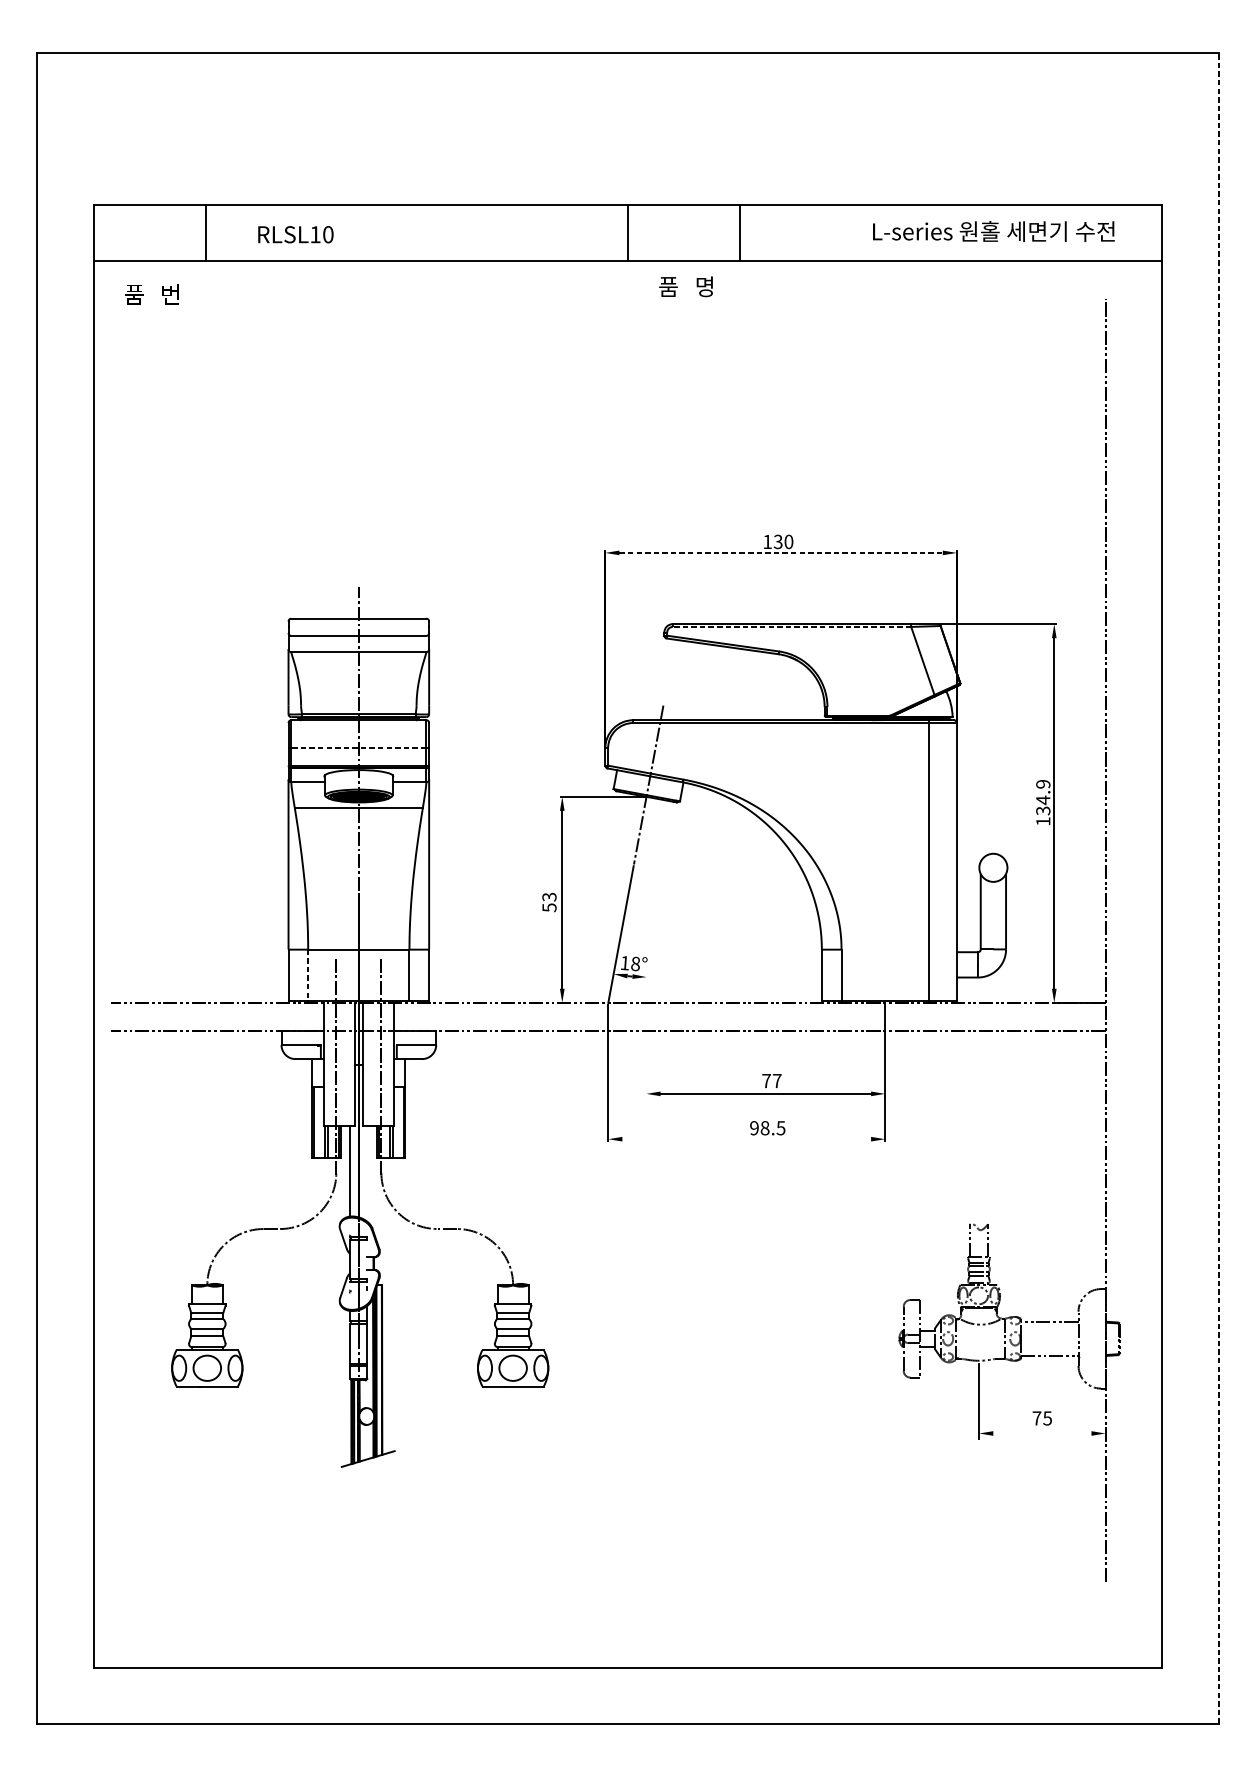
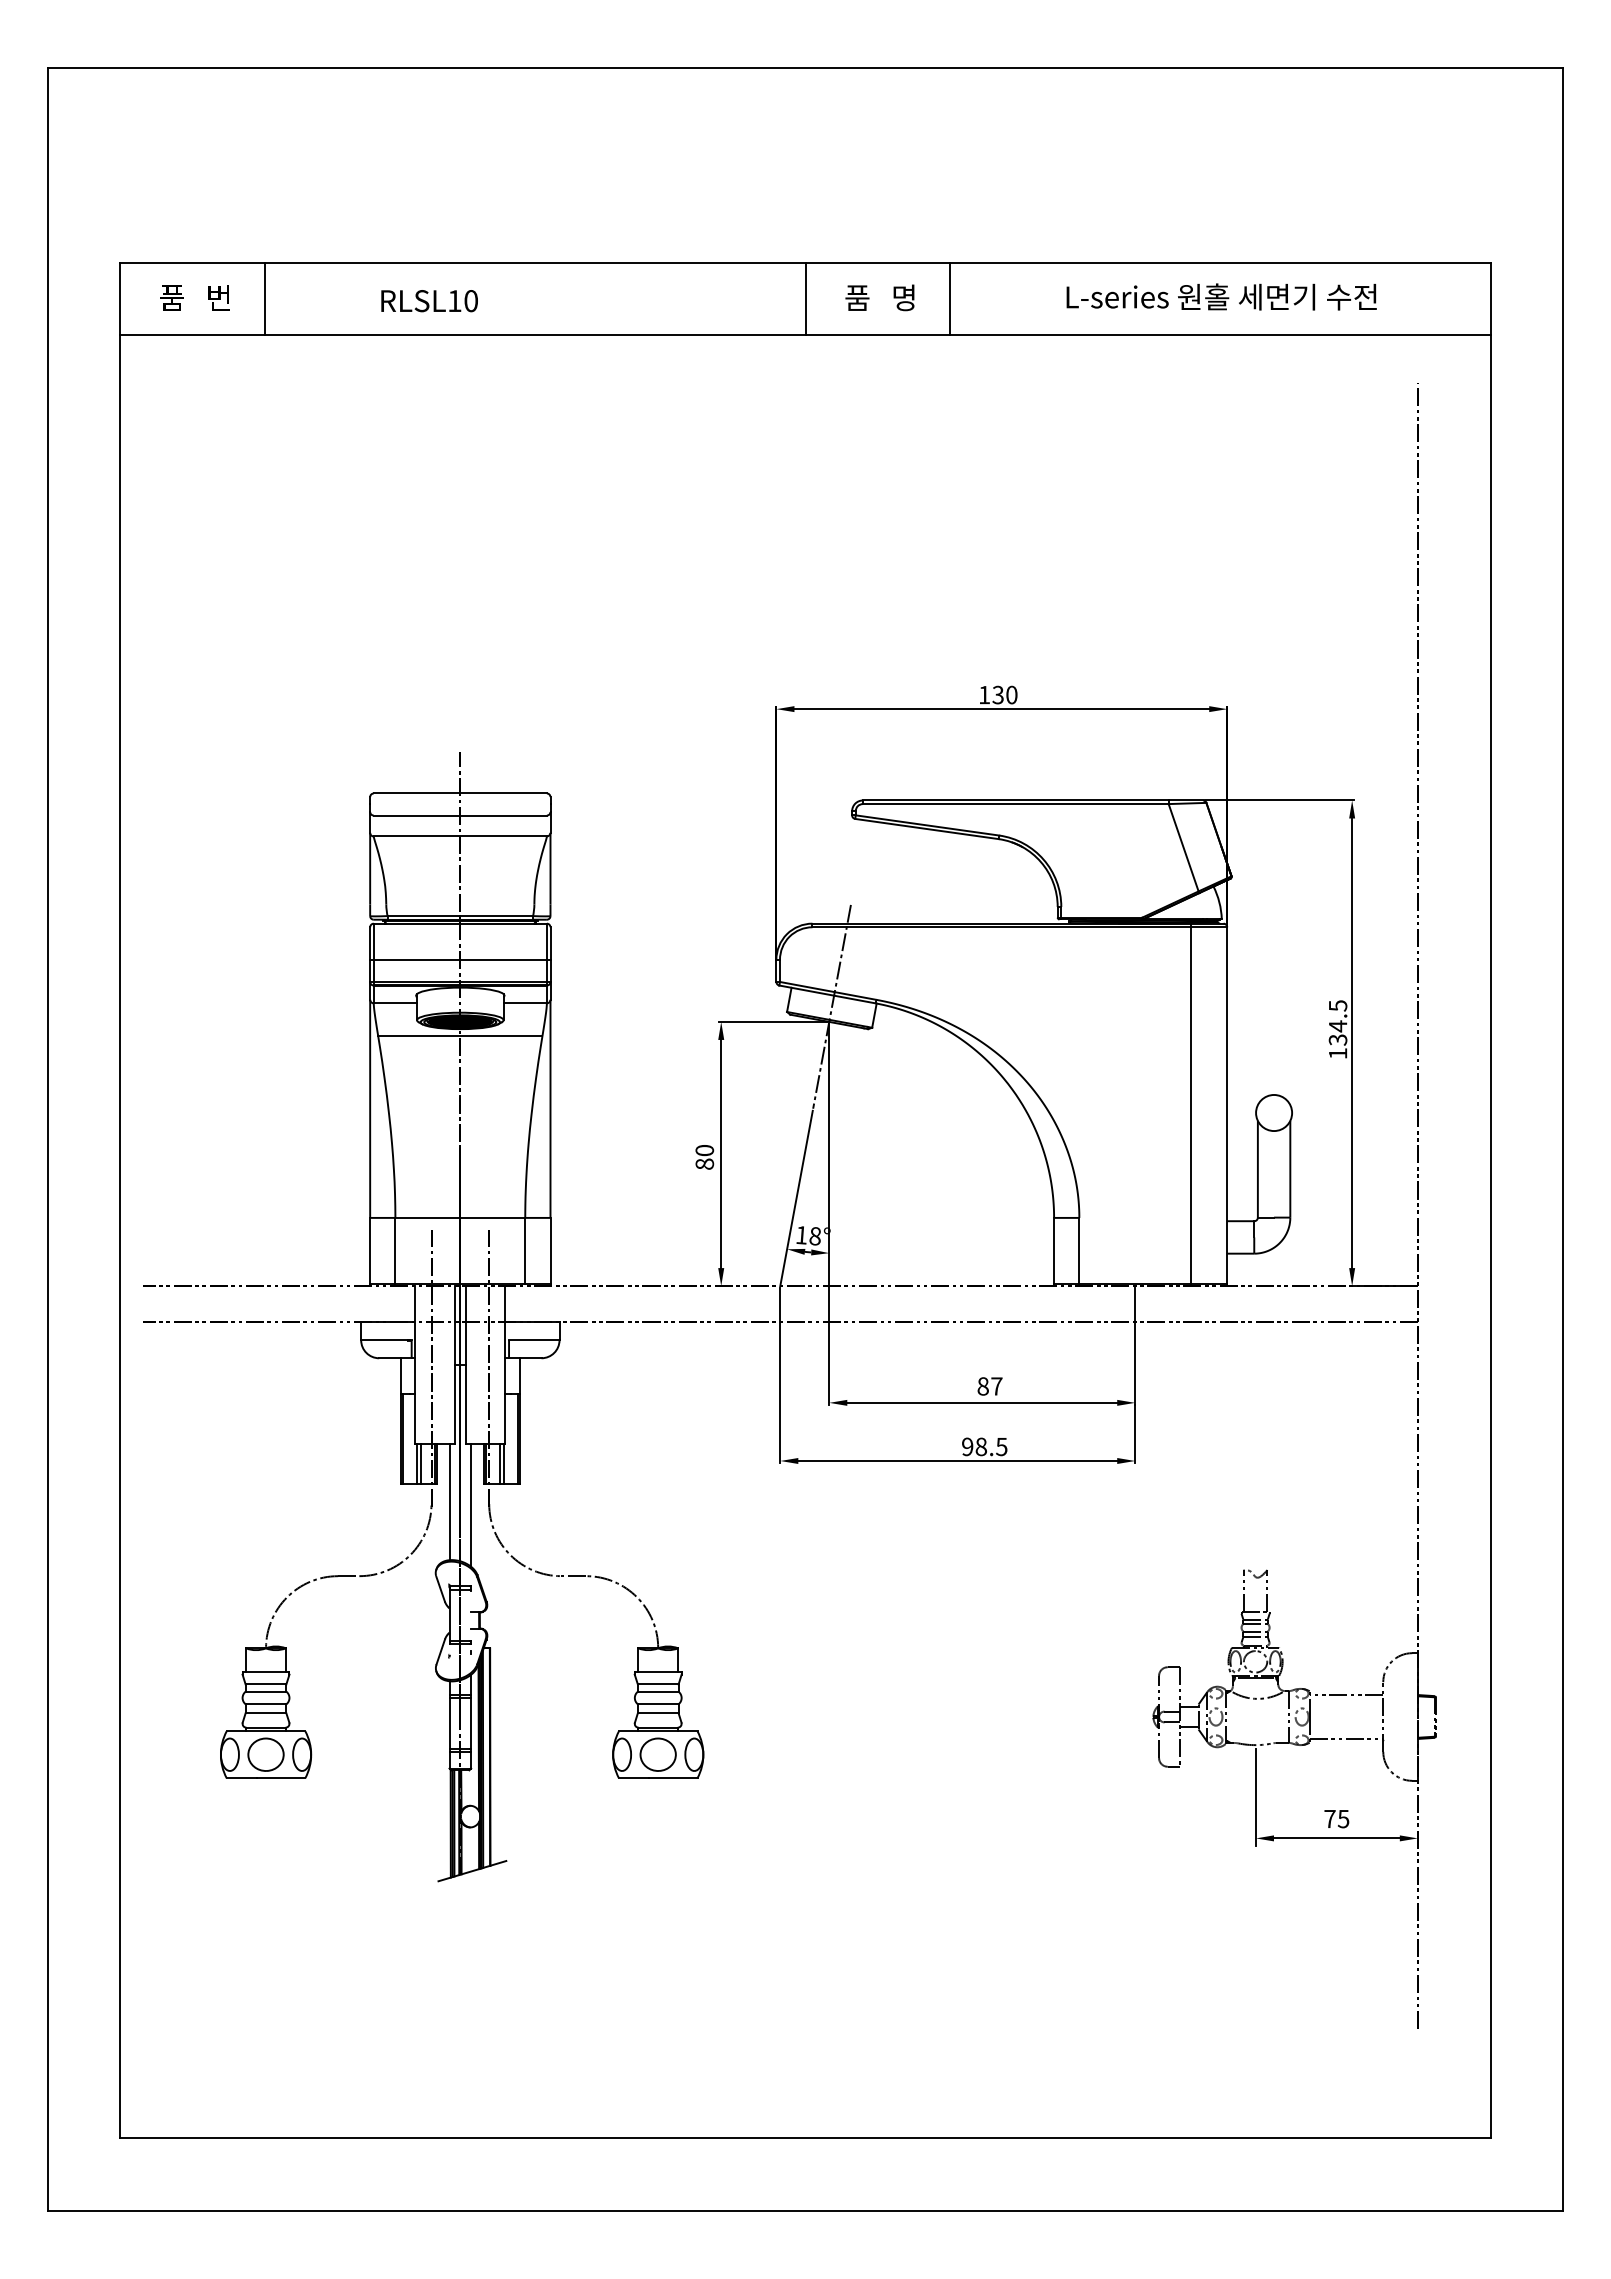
text: (993, 231) -> (1221, 296), moved
text: (295, 235) -> (429, 301), moved
text: (685, 286) -> (879, 297), moved
text: (151, 294) -> (194, 297), moved
line: (781, 553) -> (1002, 709), dashed -> solid
line: (791, 627) -> (1015, 804), dashed -> solid
line: (358, 748) -> (460, 959), dashed -> solid
text: (1042, 784) -> (1337, 1005), 134.9 -> 134.5
line: (1218, 888) -> (1562, 1139), dashed -> solid
text: (549, 902) -> (704, 1157), 53 -> 80
line: (646, 946) -> (829, 1214), added
line: (308, 975) -> (395, 1251), dashed -> solid
text: (766, 1081) -> (982, 1386), 77 -> 87
line: (746, 1139) -> (957, 1461), added
line: (367, 1173) -> (471, 1505), added
line: (1042, 1433) -> (1336, 1838), added

